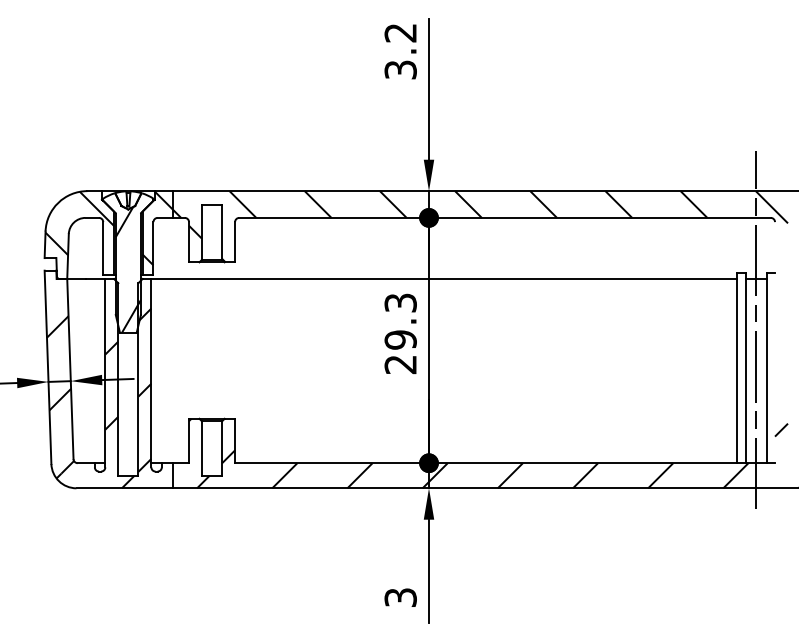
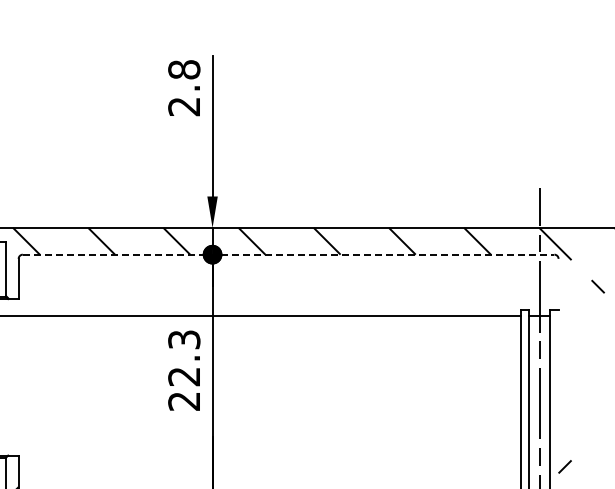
text: (400, 51) -> (184, 88), 3.2 -> 2.8
line: (505, 217) -> (289, 254), solid -> dashed
text: (400, 339) -> (184, 376), 29.3 -> 22.3

